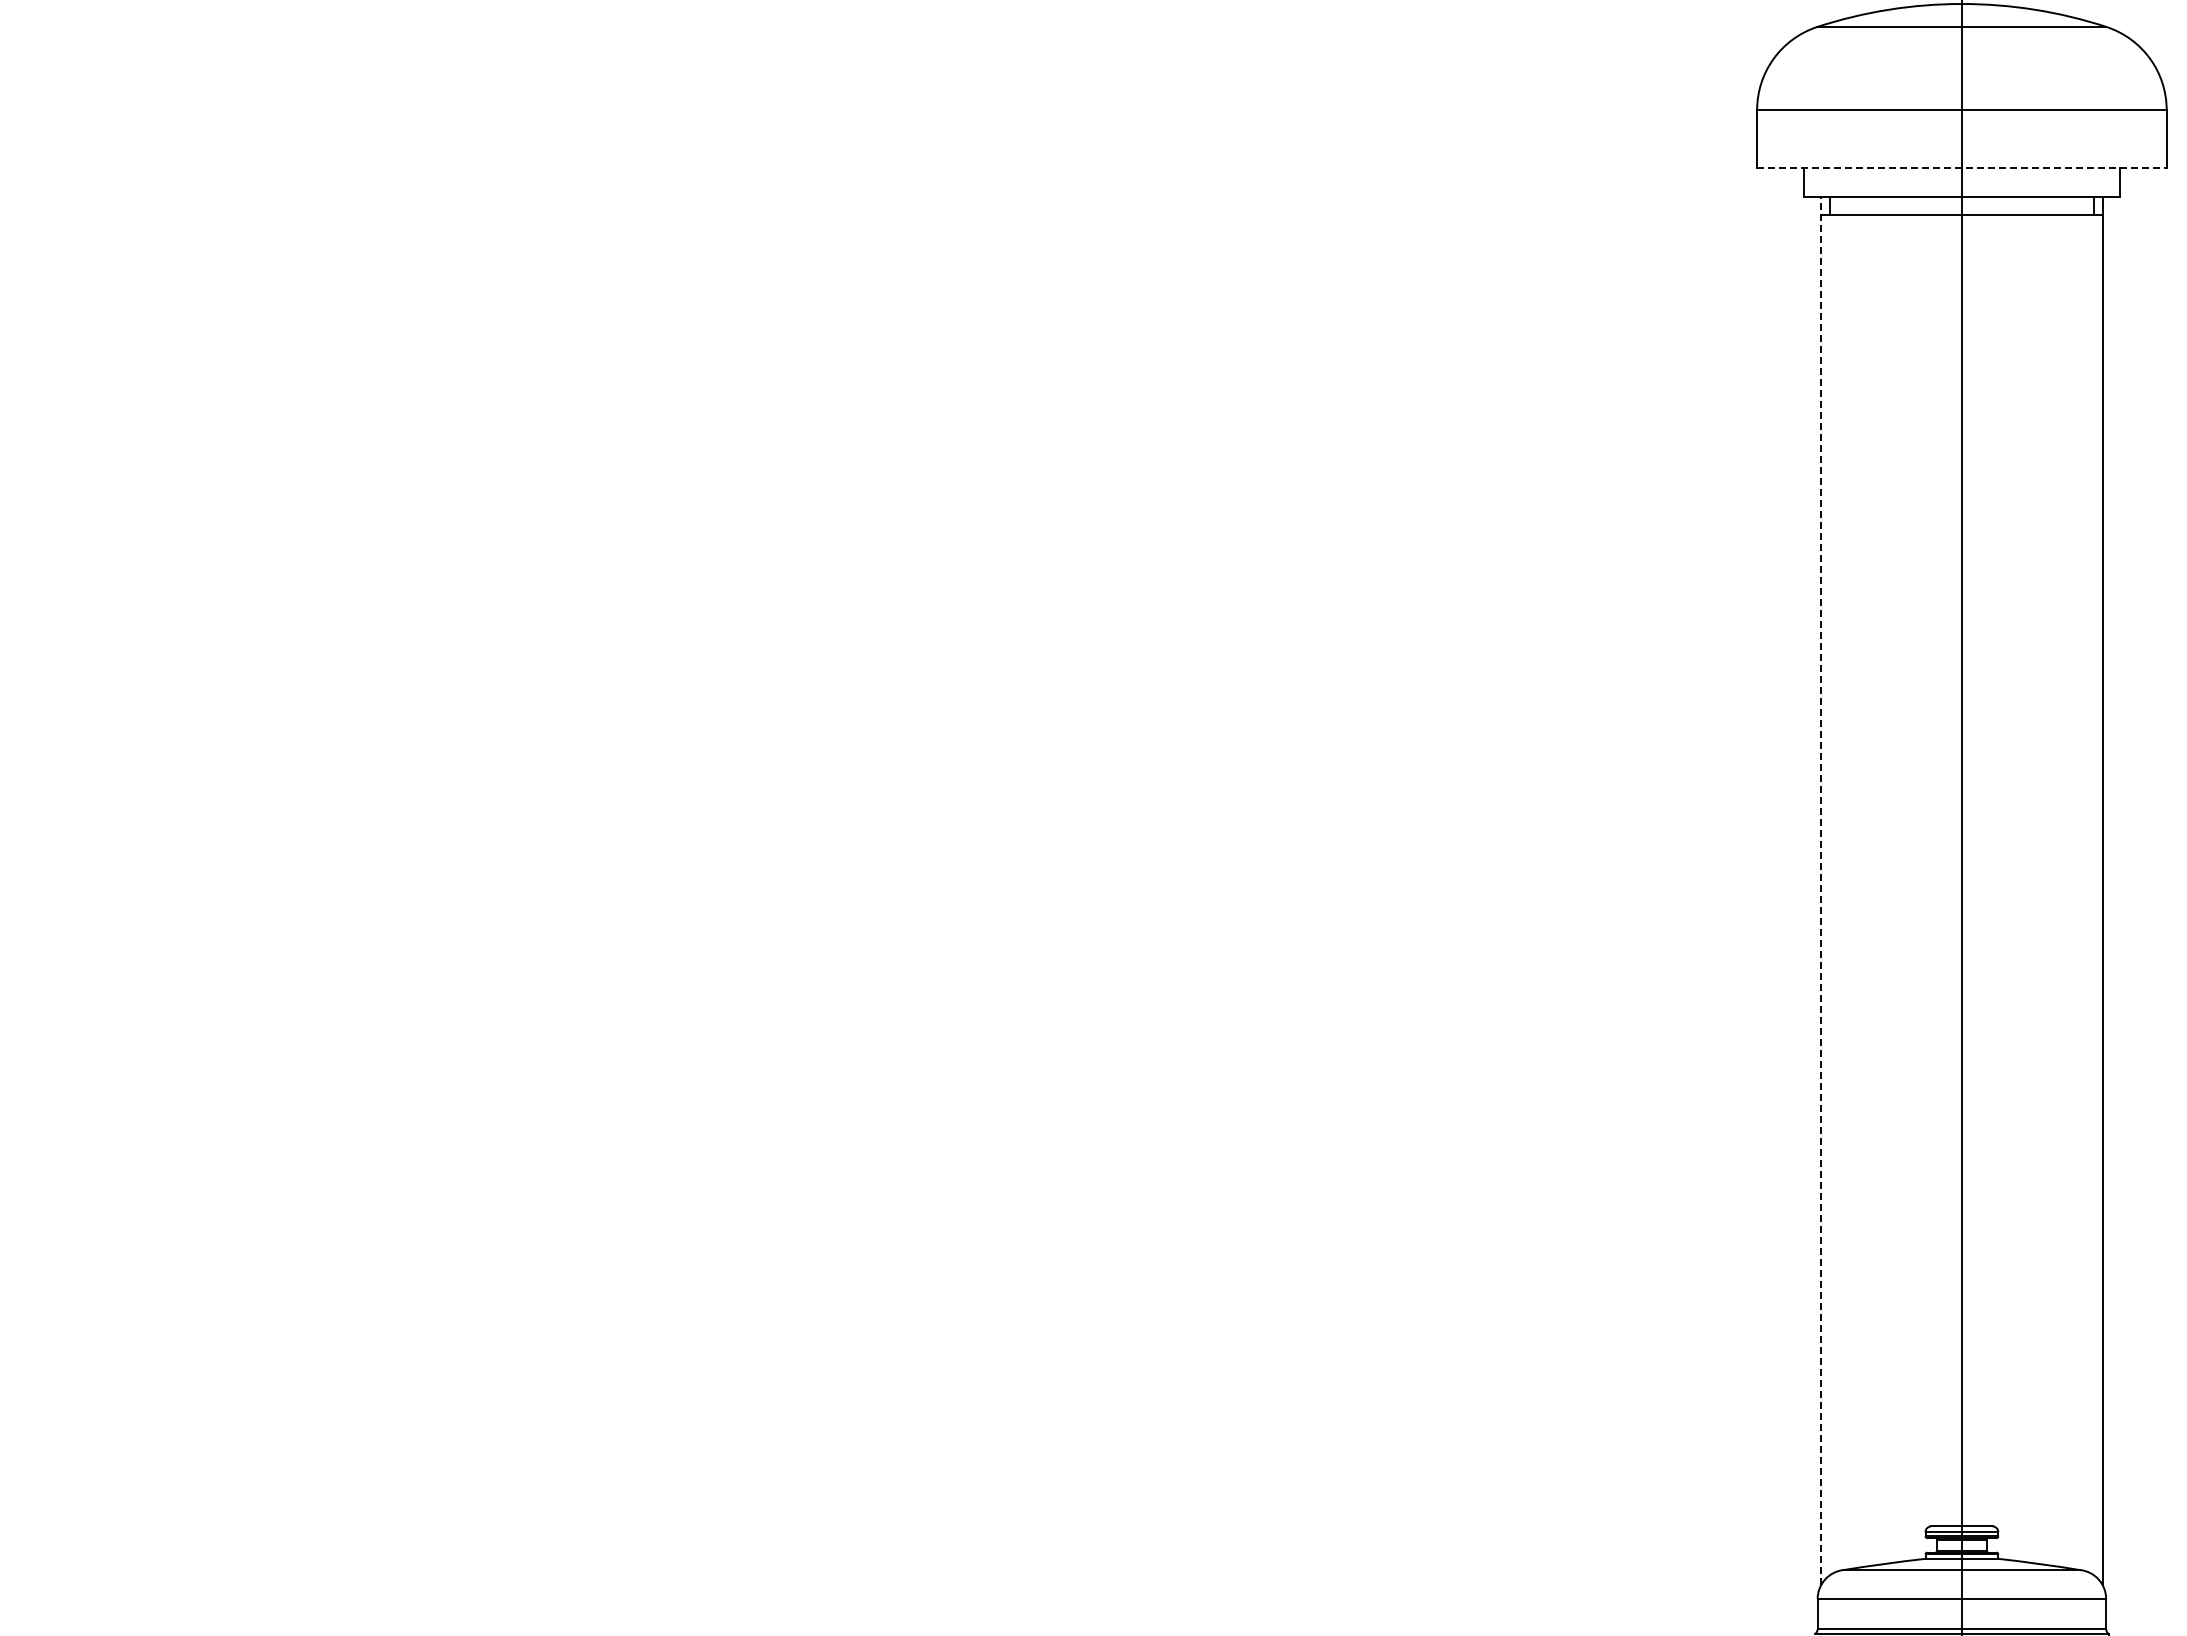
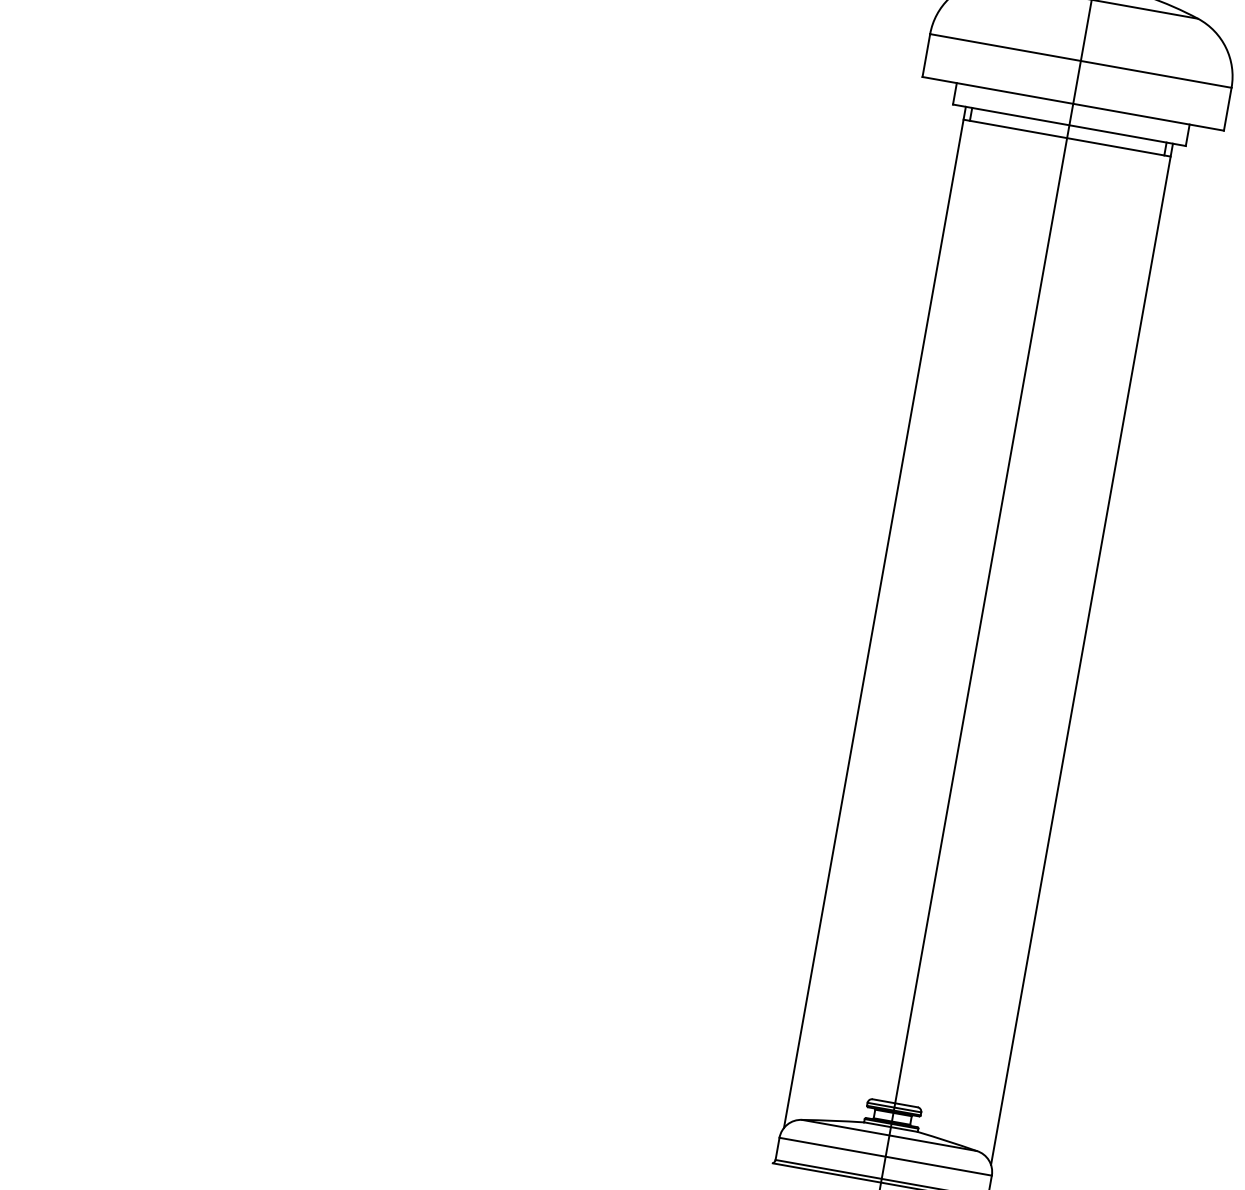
line: (1961, 168) -> (1072, 103), dashed -> solid
line: (1821, 891) -> (875, 617), dashed -> solid

